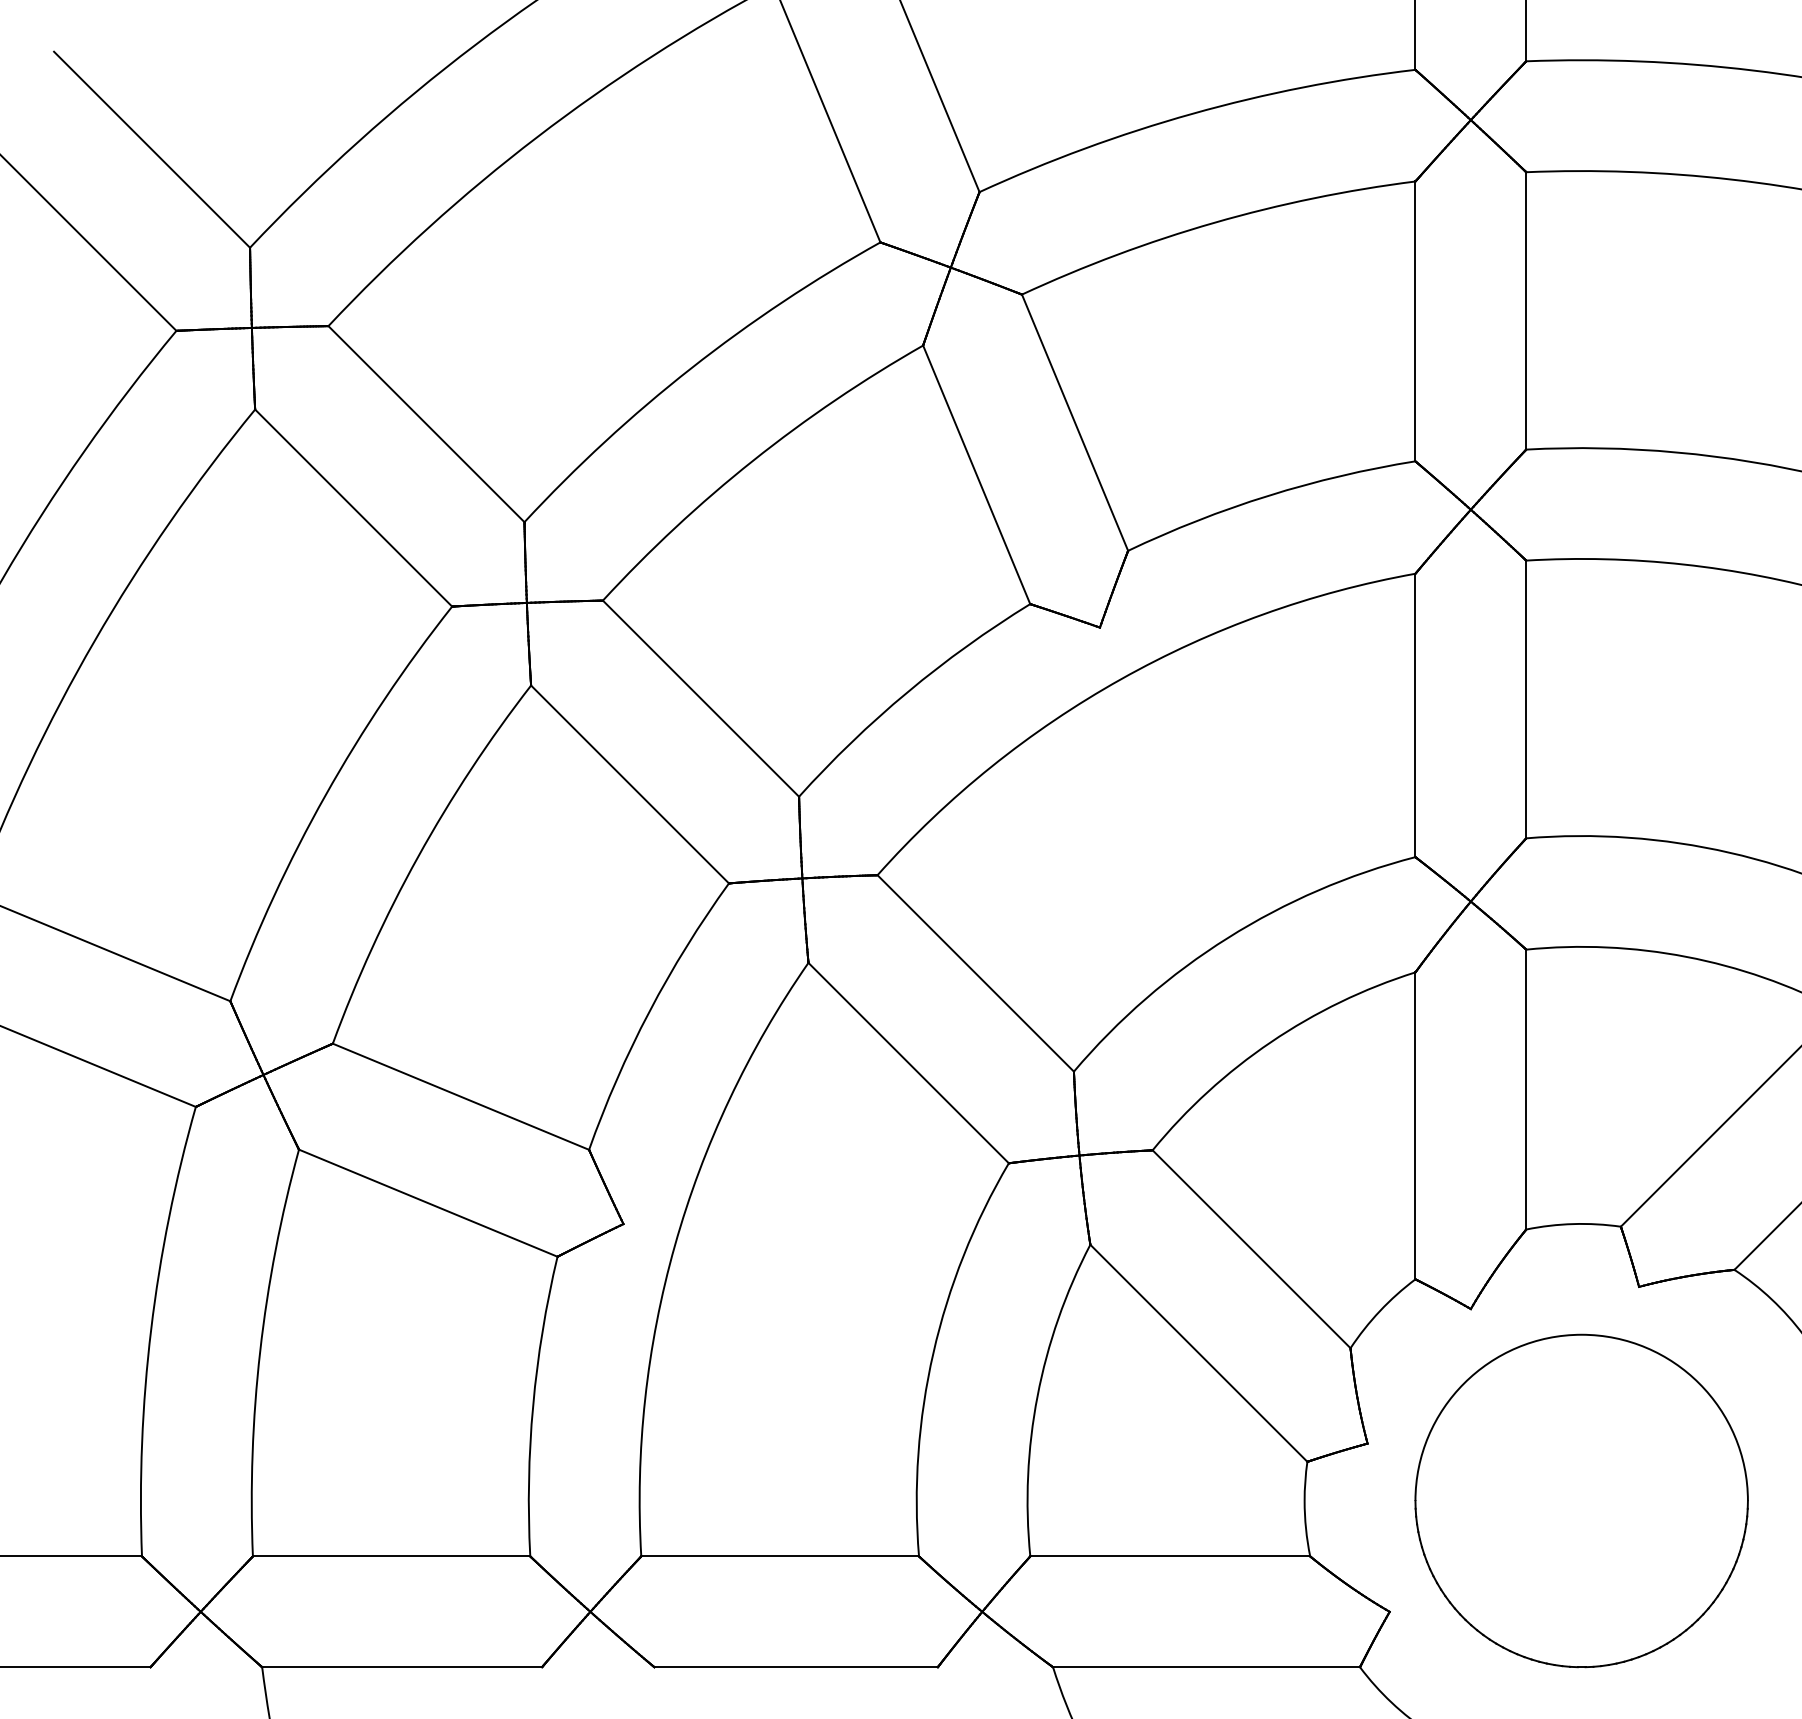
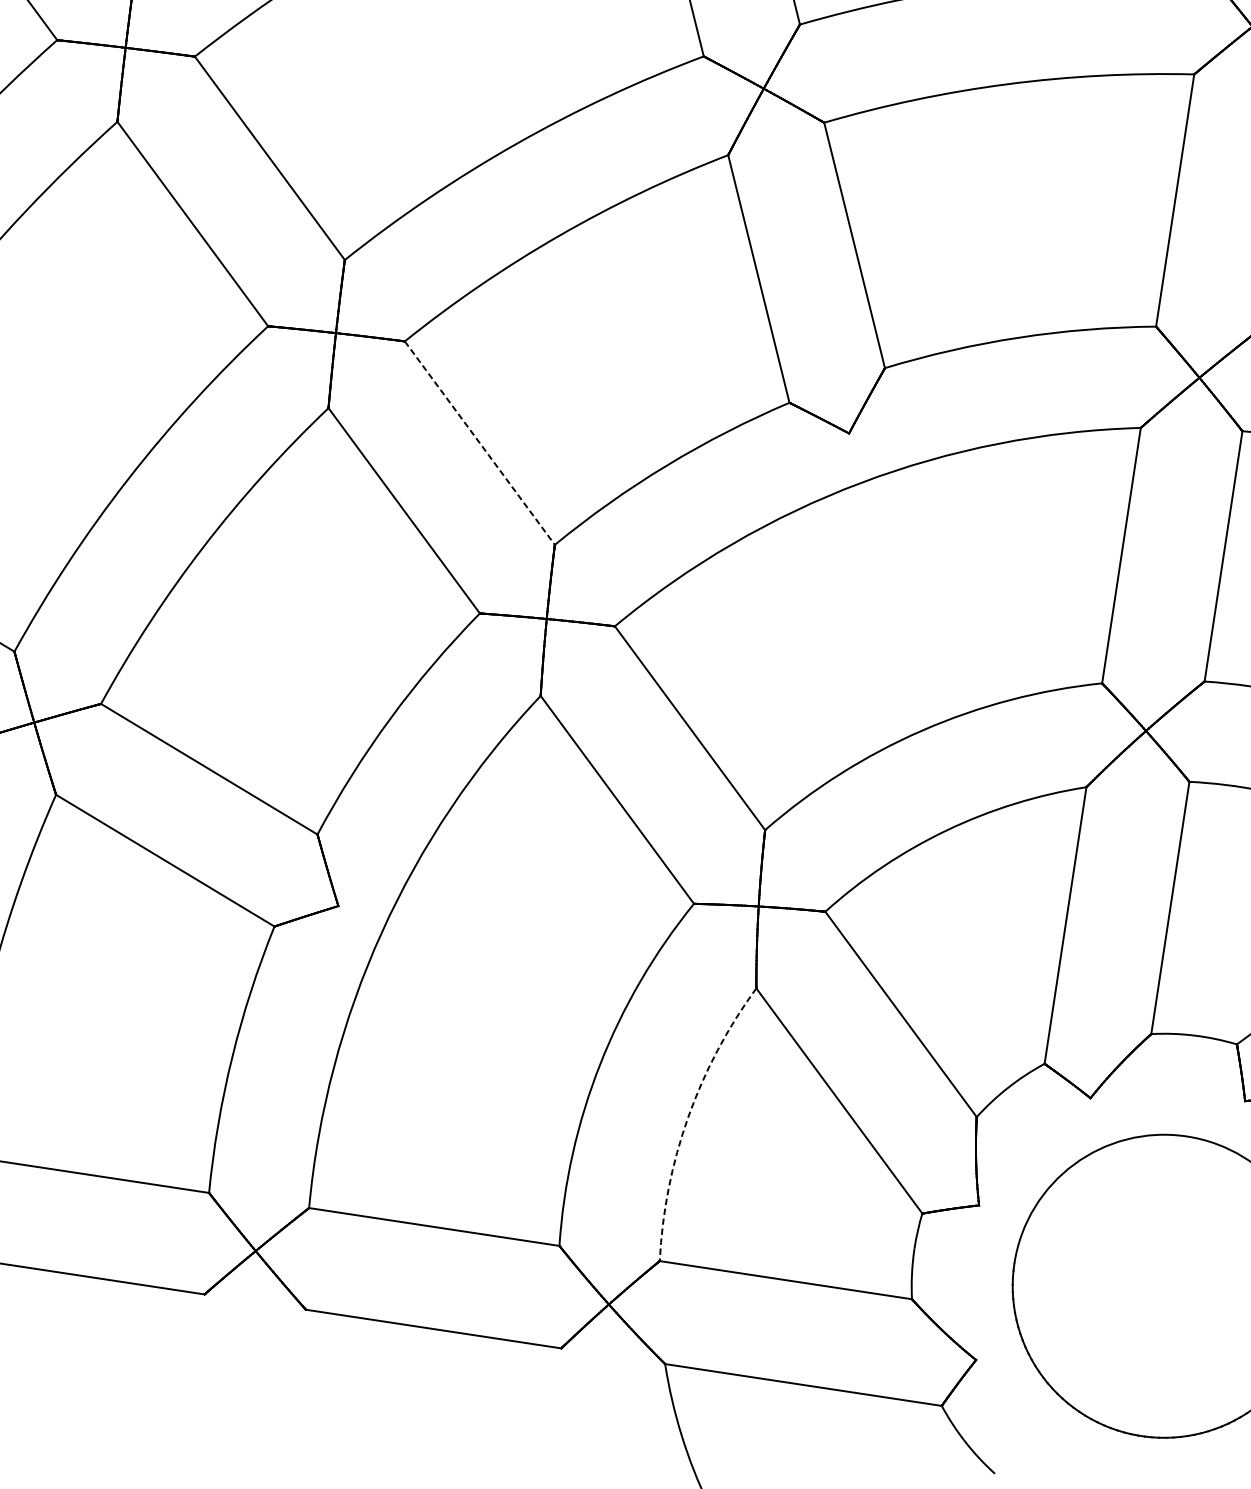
line: (700, 698) -> (479, 442), solid -> dashed
arc: (1037, 1396) -> (688, 1117), solid -> dashed

